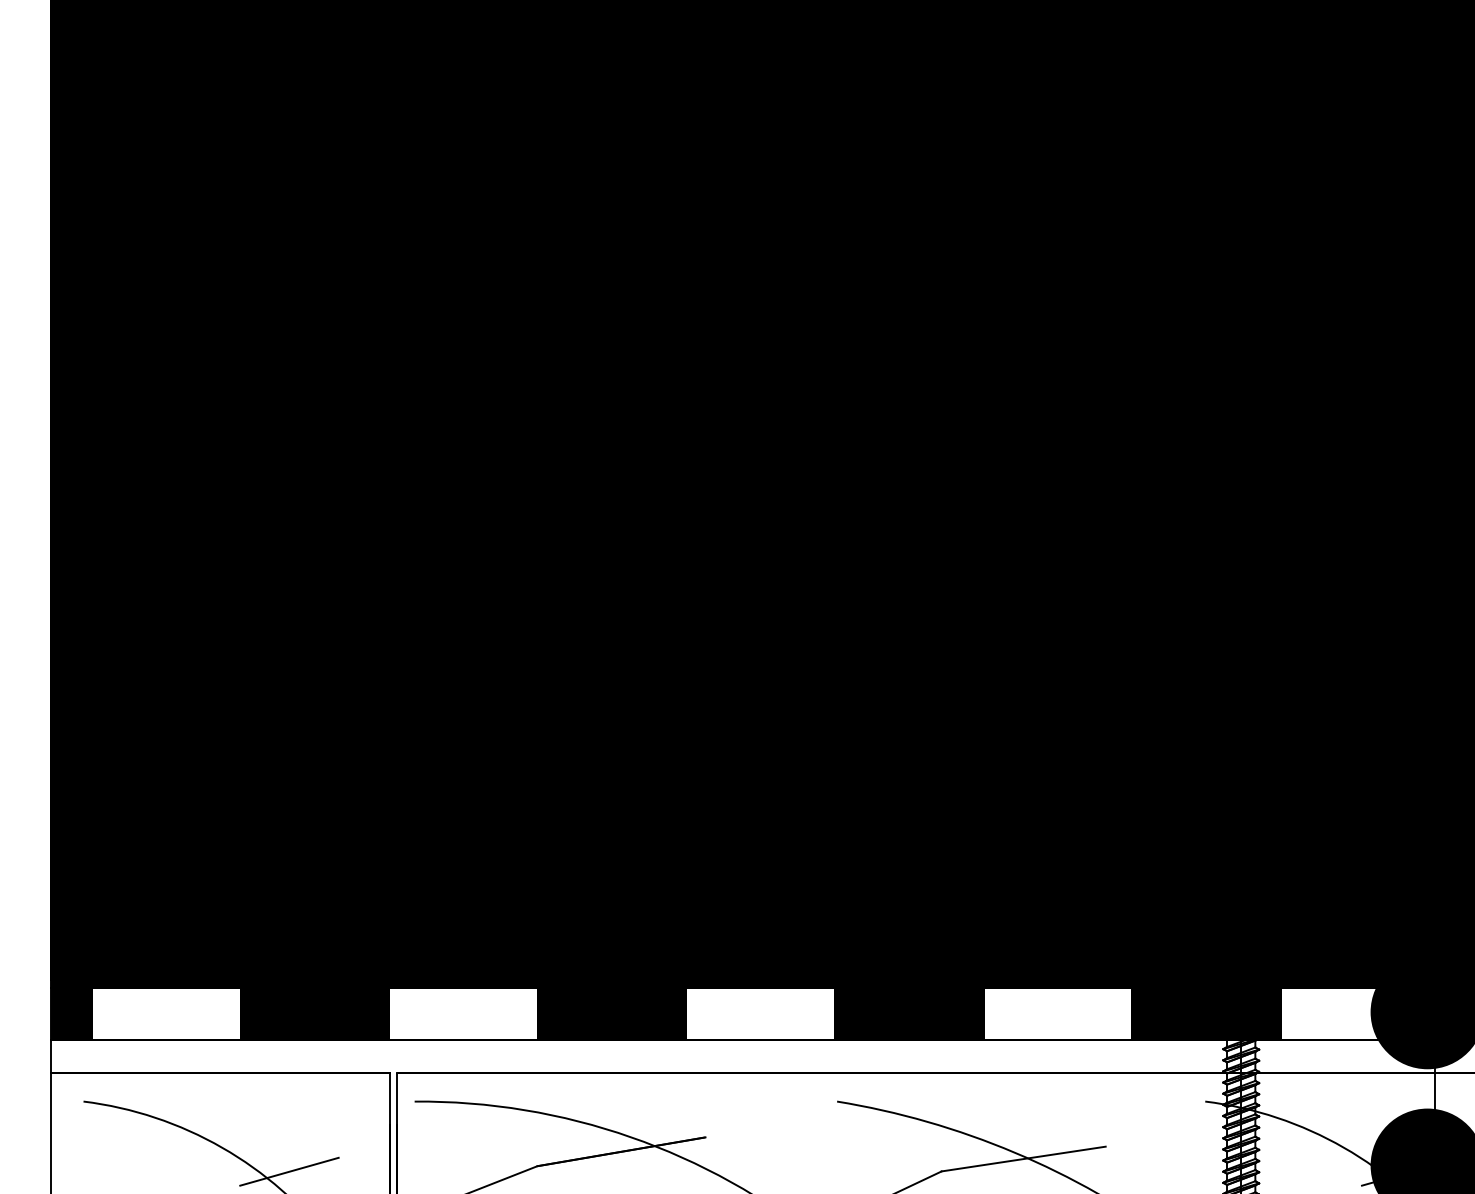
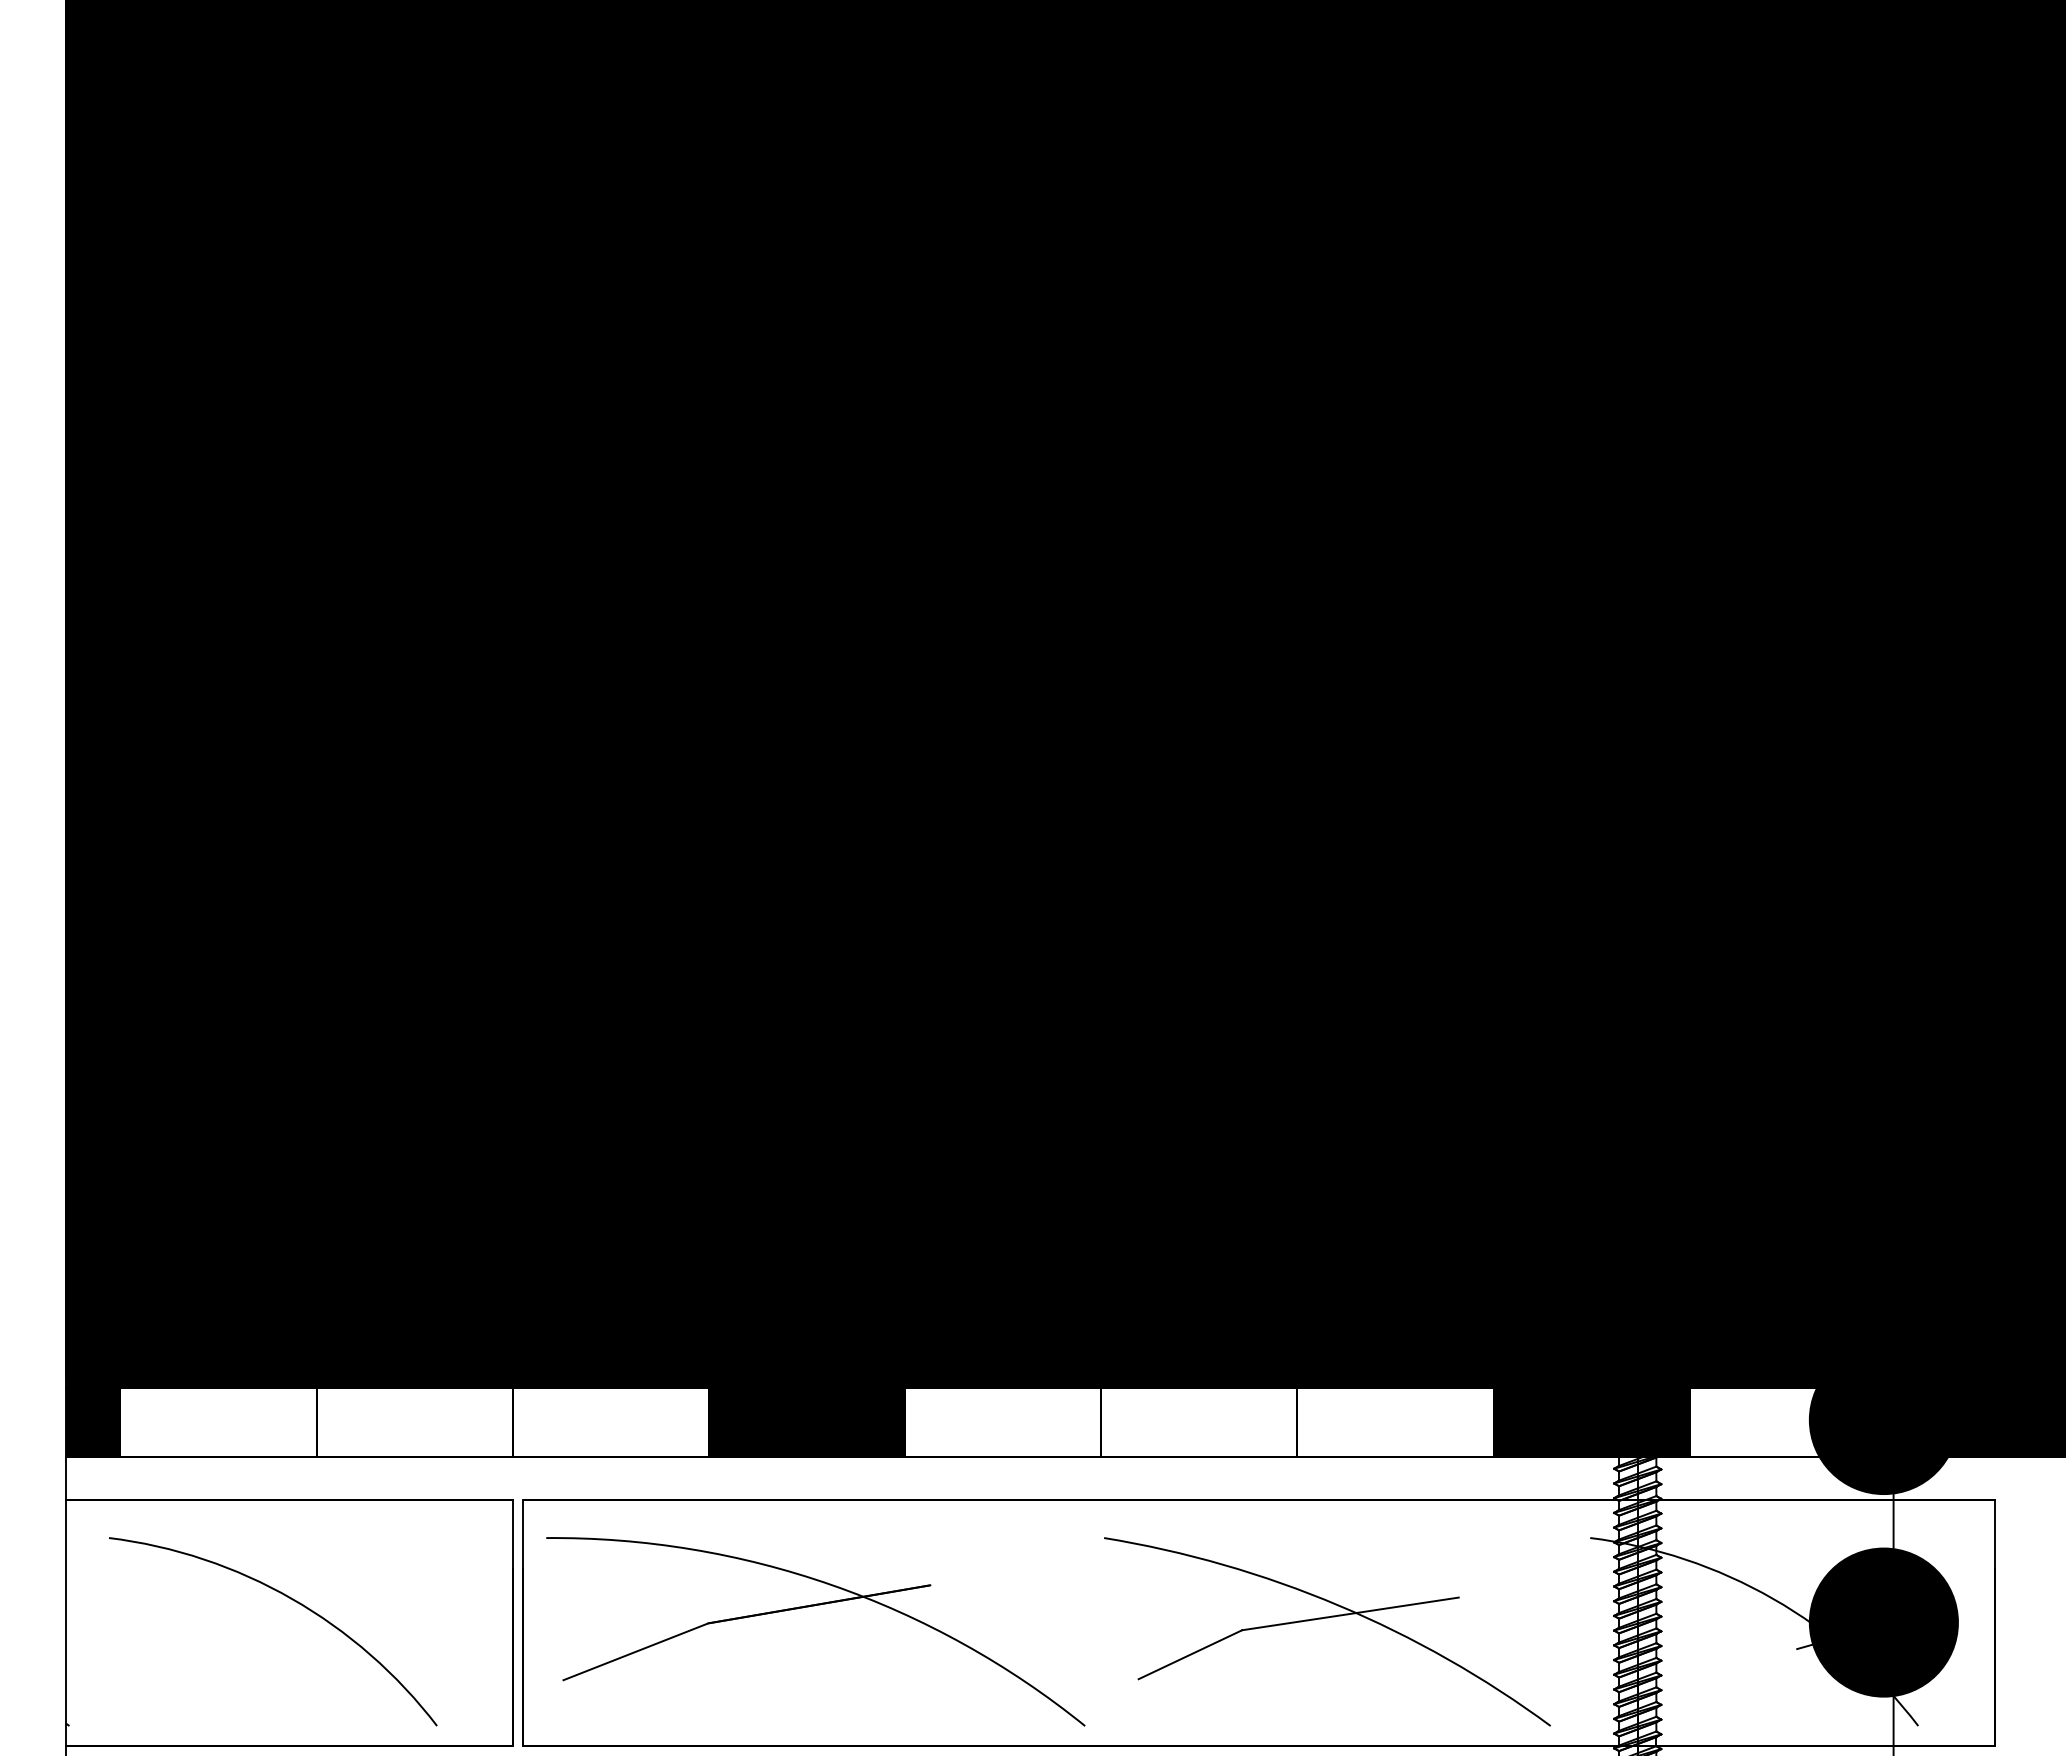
fill: (314, 1014) -> (414, 1422), removed
fill: (909, 1014) -> (1199, 1422), removed
line: (289, 1171) -> (380, 1630), removed

